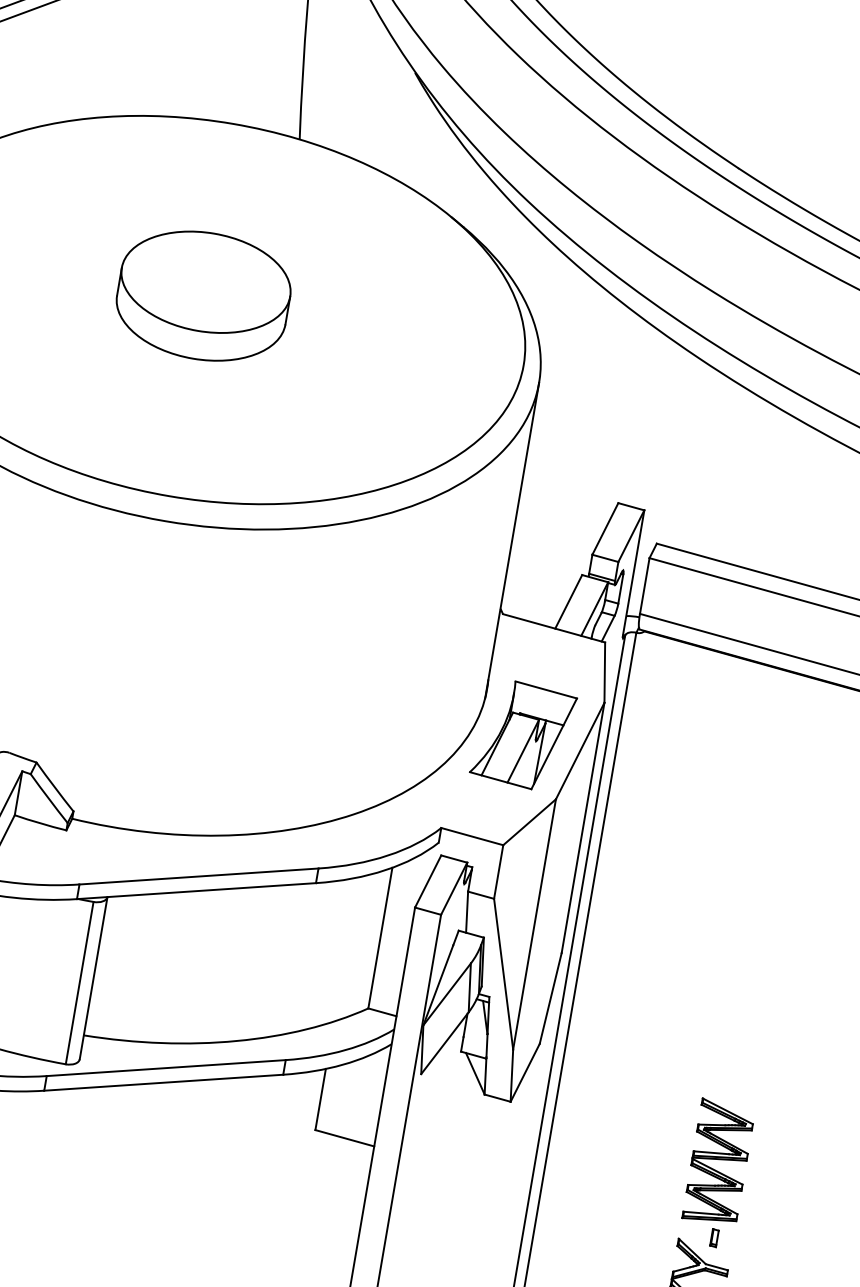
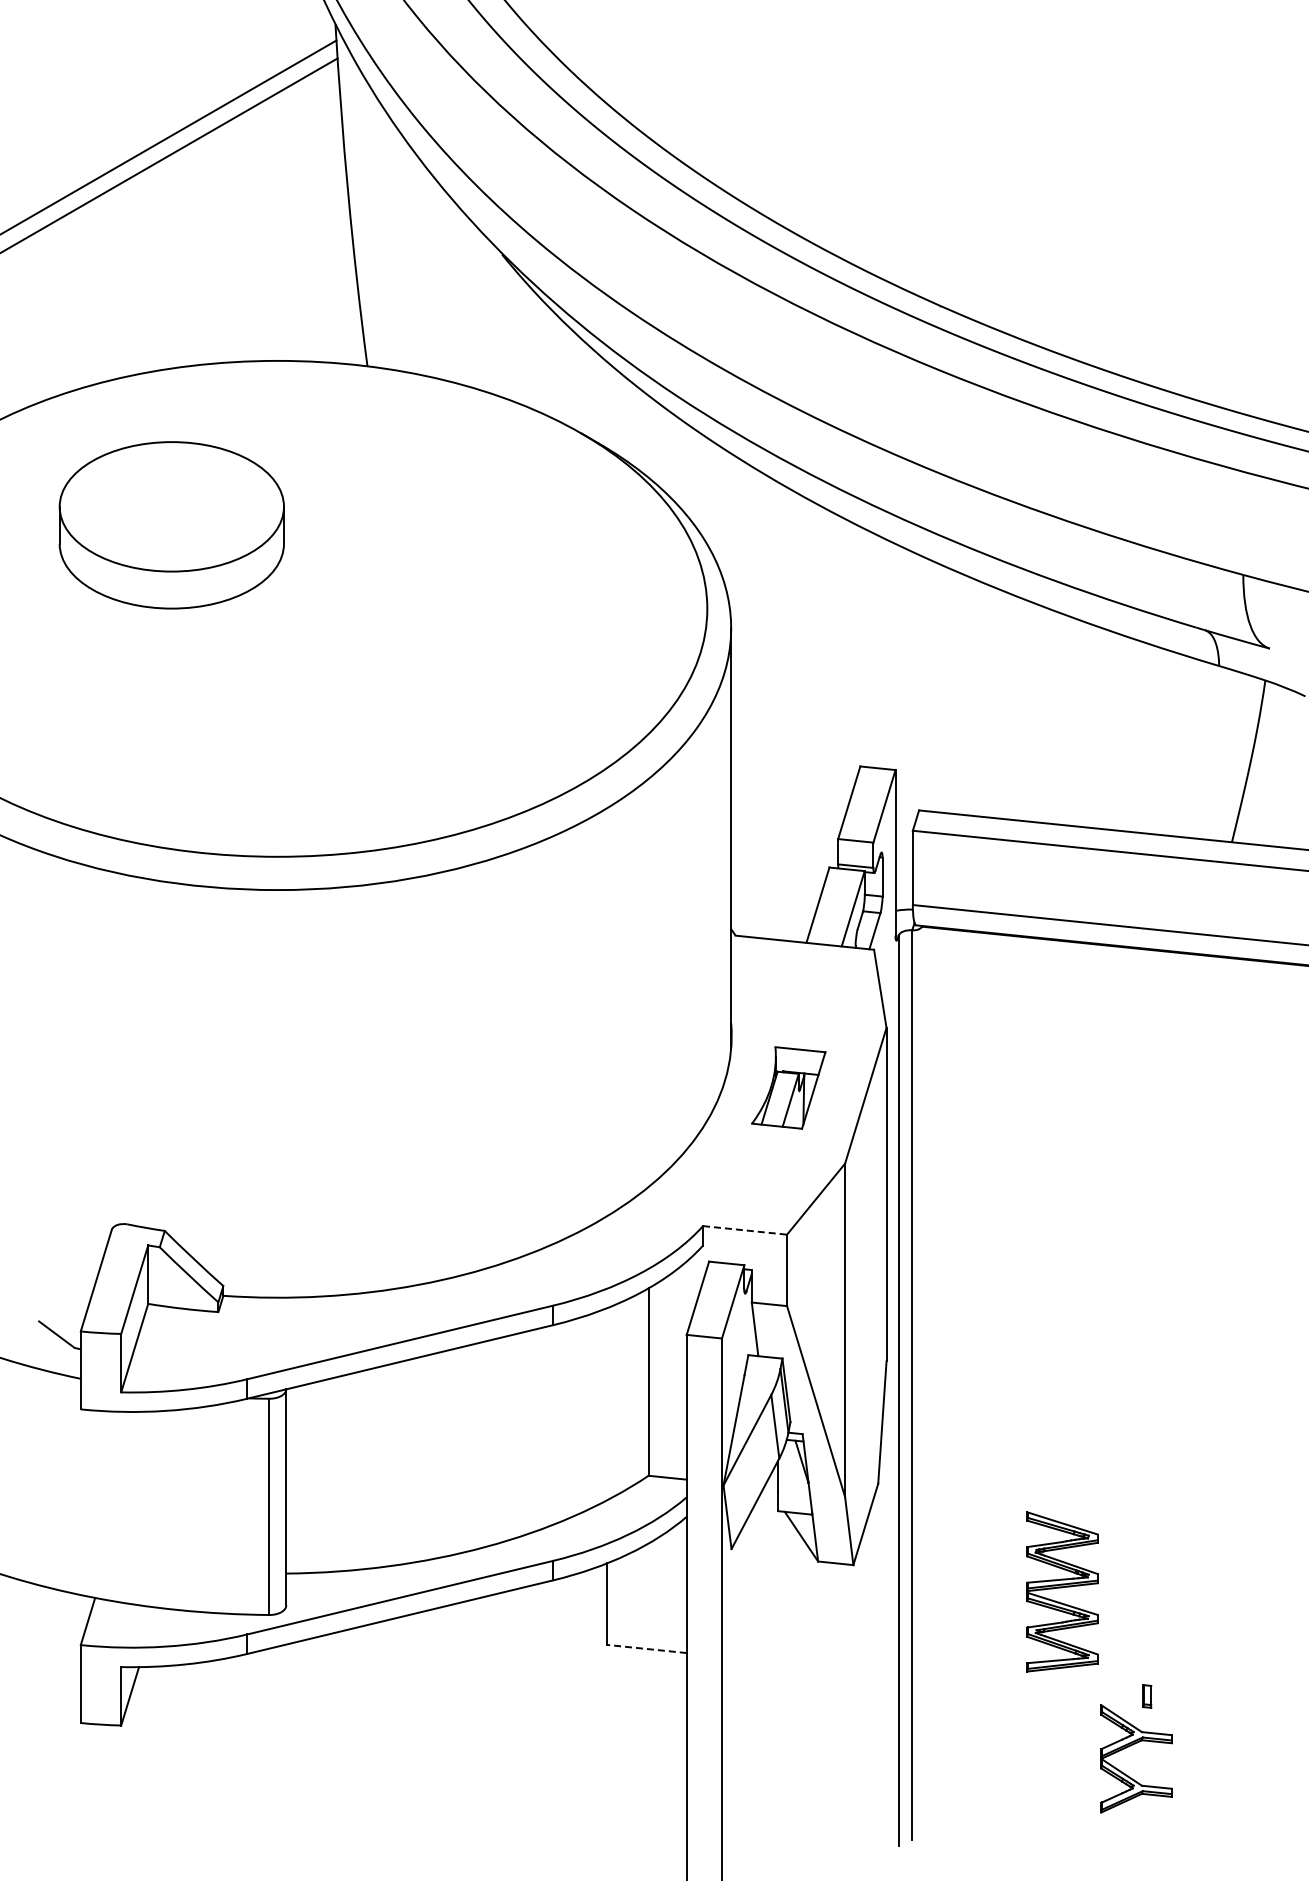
part: (203, 296) -> (171, 525), moved
part: (523, 734) -> (788, 1087), size x0.6
line: (472, 836) -> (745, 1230), solid -> dashed
line: (344, 1137) -> (646, 1648), solid -> dashed
part: (719, 1162) -> (1062, 1591), moved

